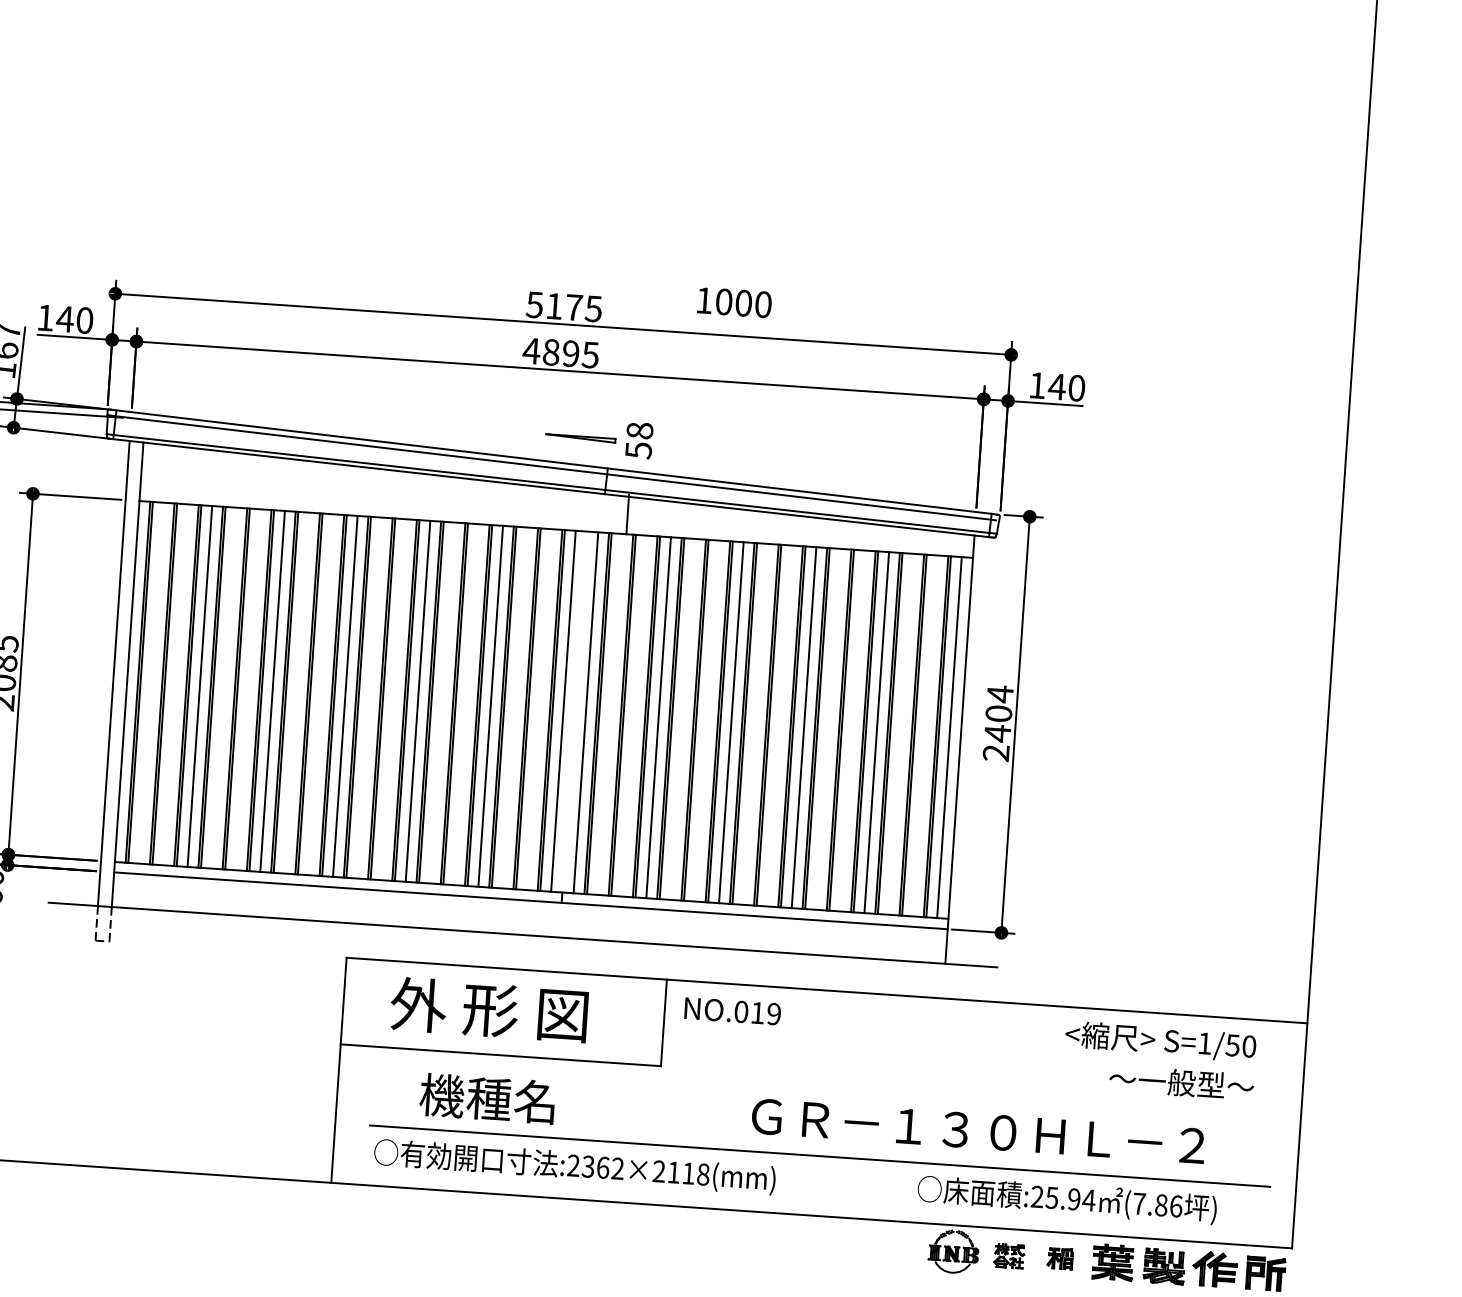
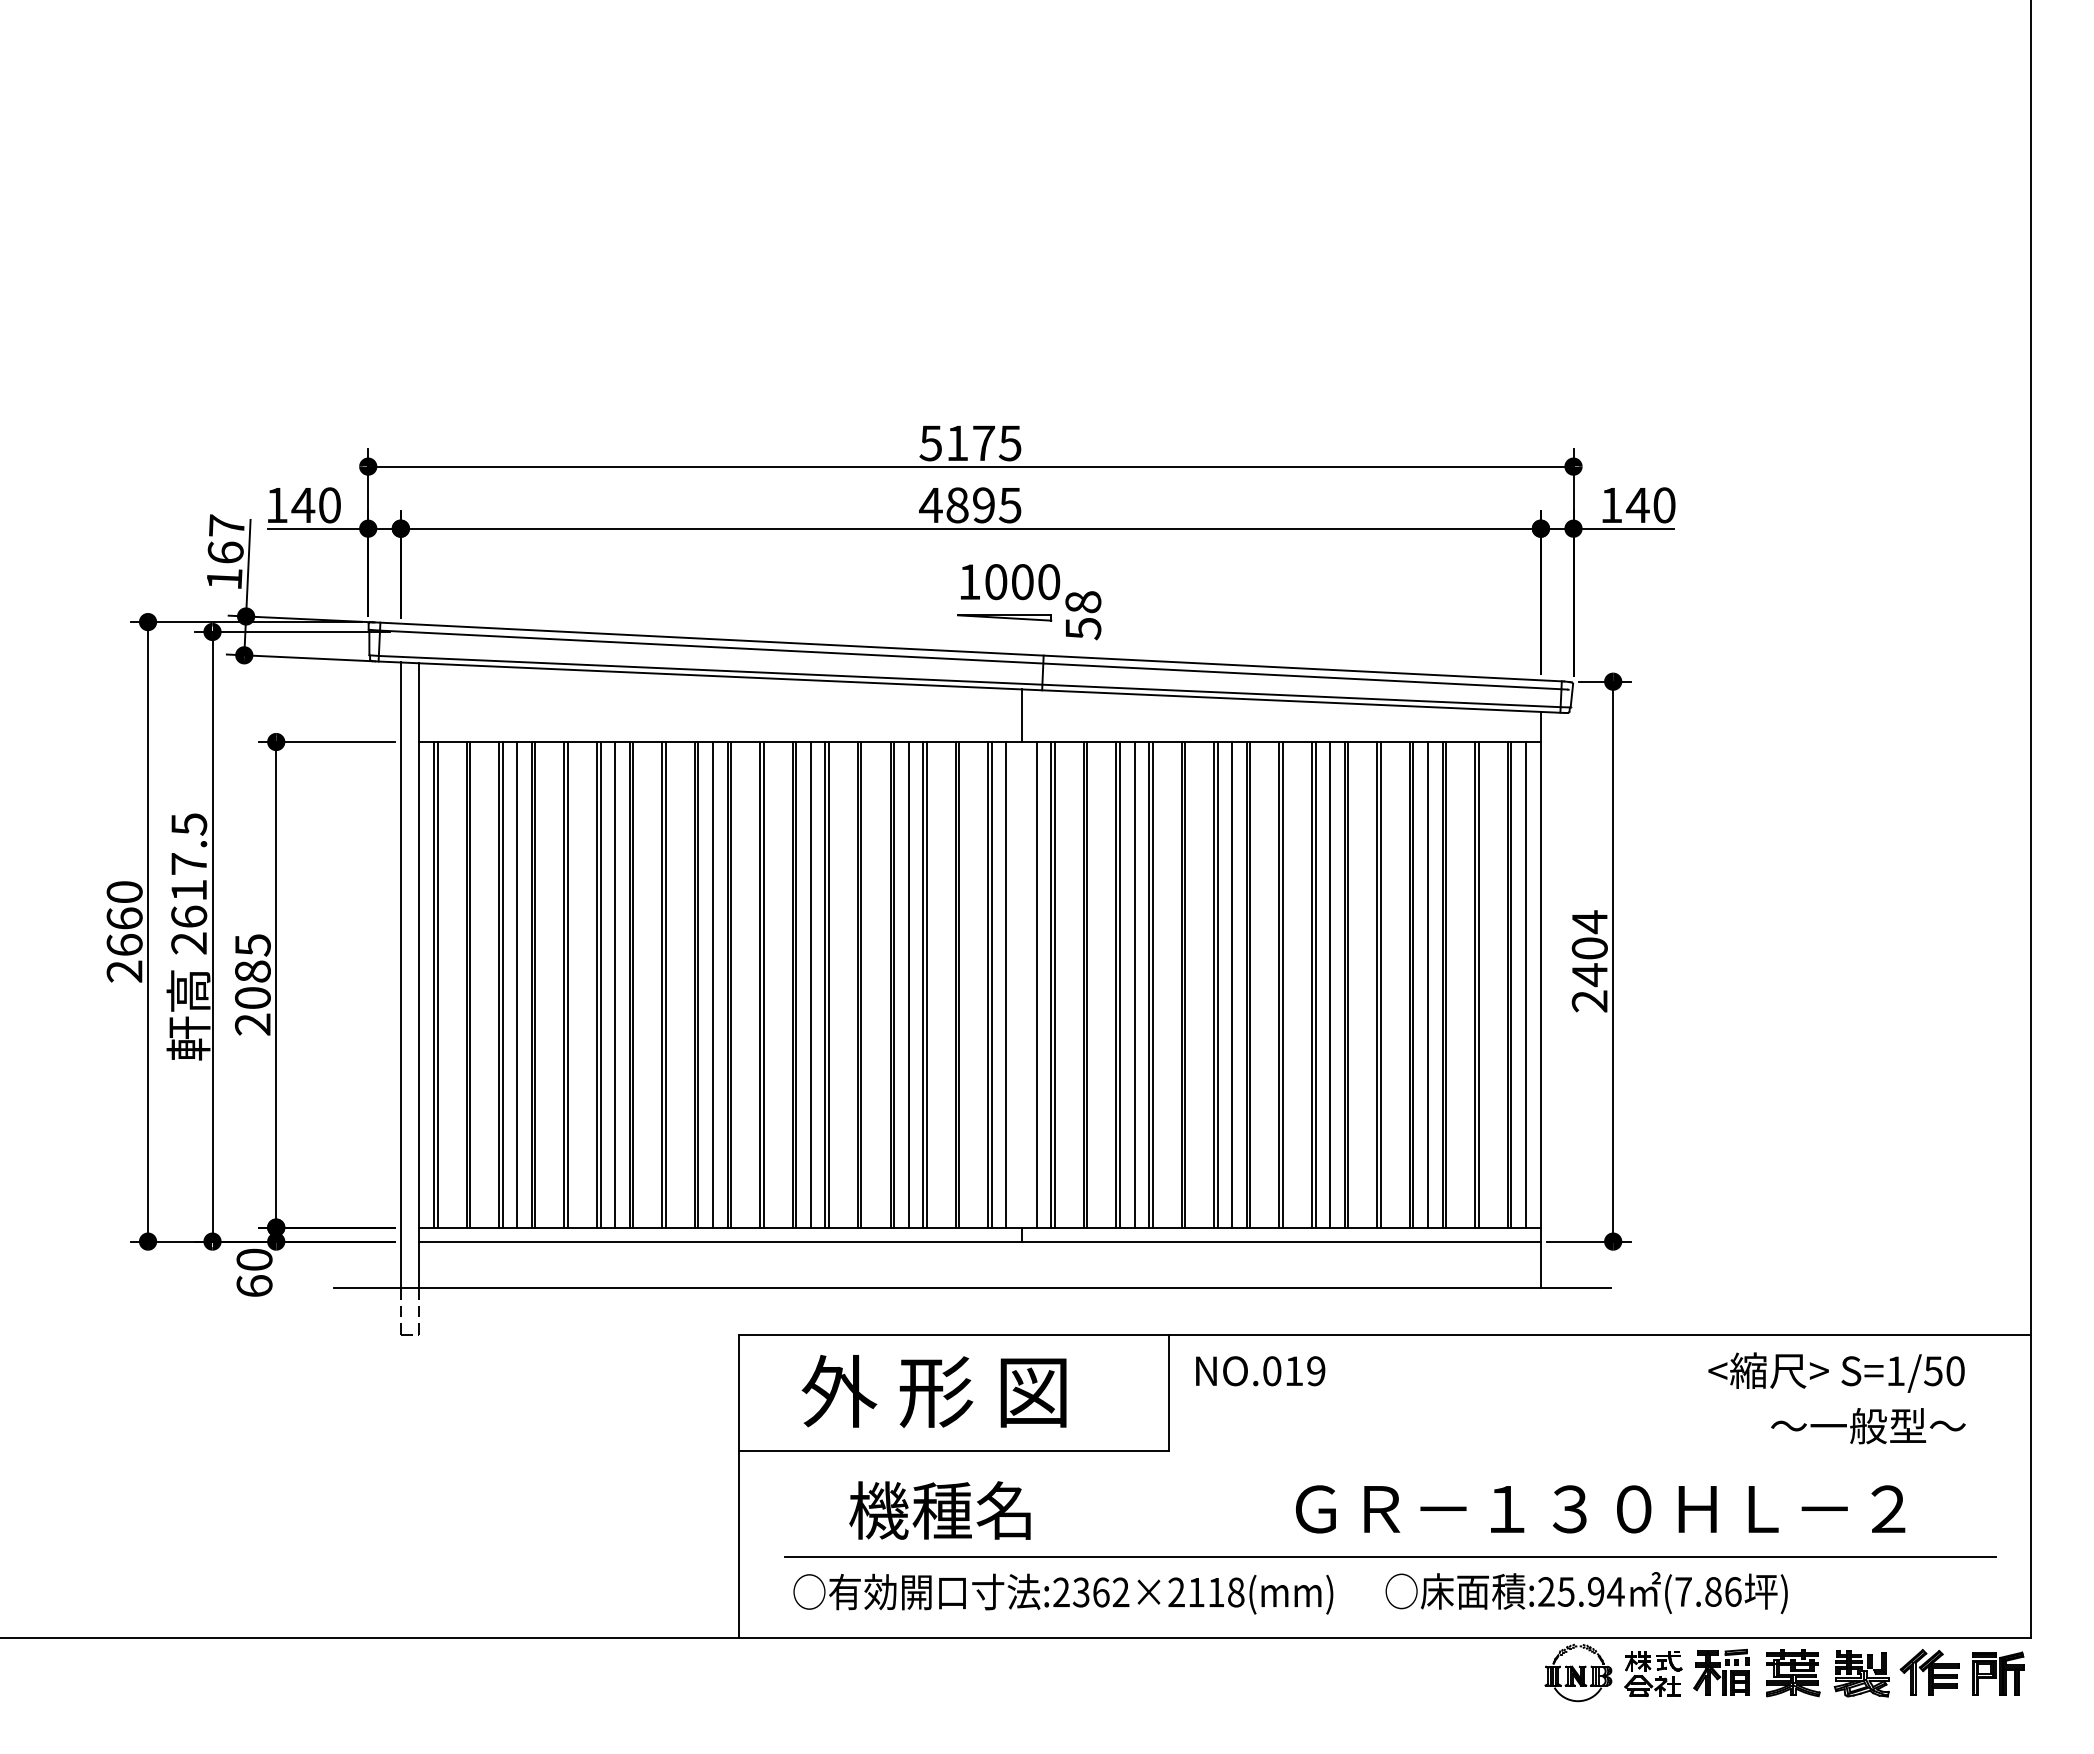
text: (734, 303) -> (1010, 582), moved
line: (627, 514) -> (1021, 715), moved
text: (1067, 1200) -> (1586, 1593), moved
part: (1009, 1255) -> (1653, 1673), size x1.43
part: (1060, 1257) -> (1721, 1671), size x1.67

